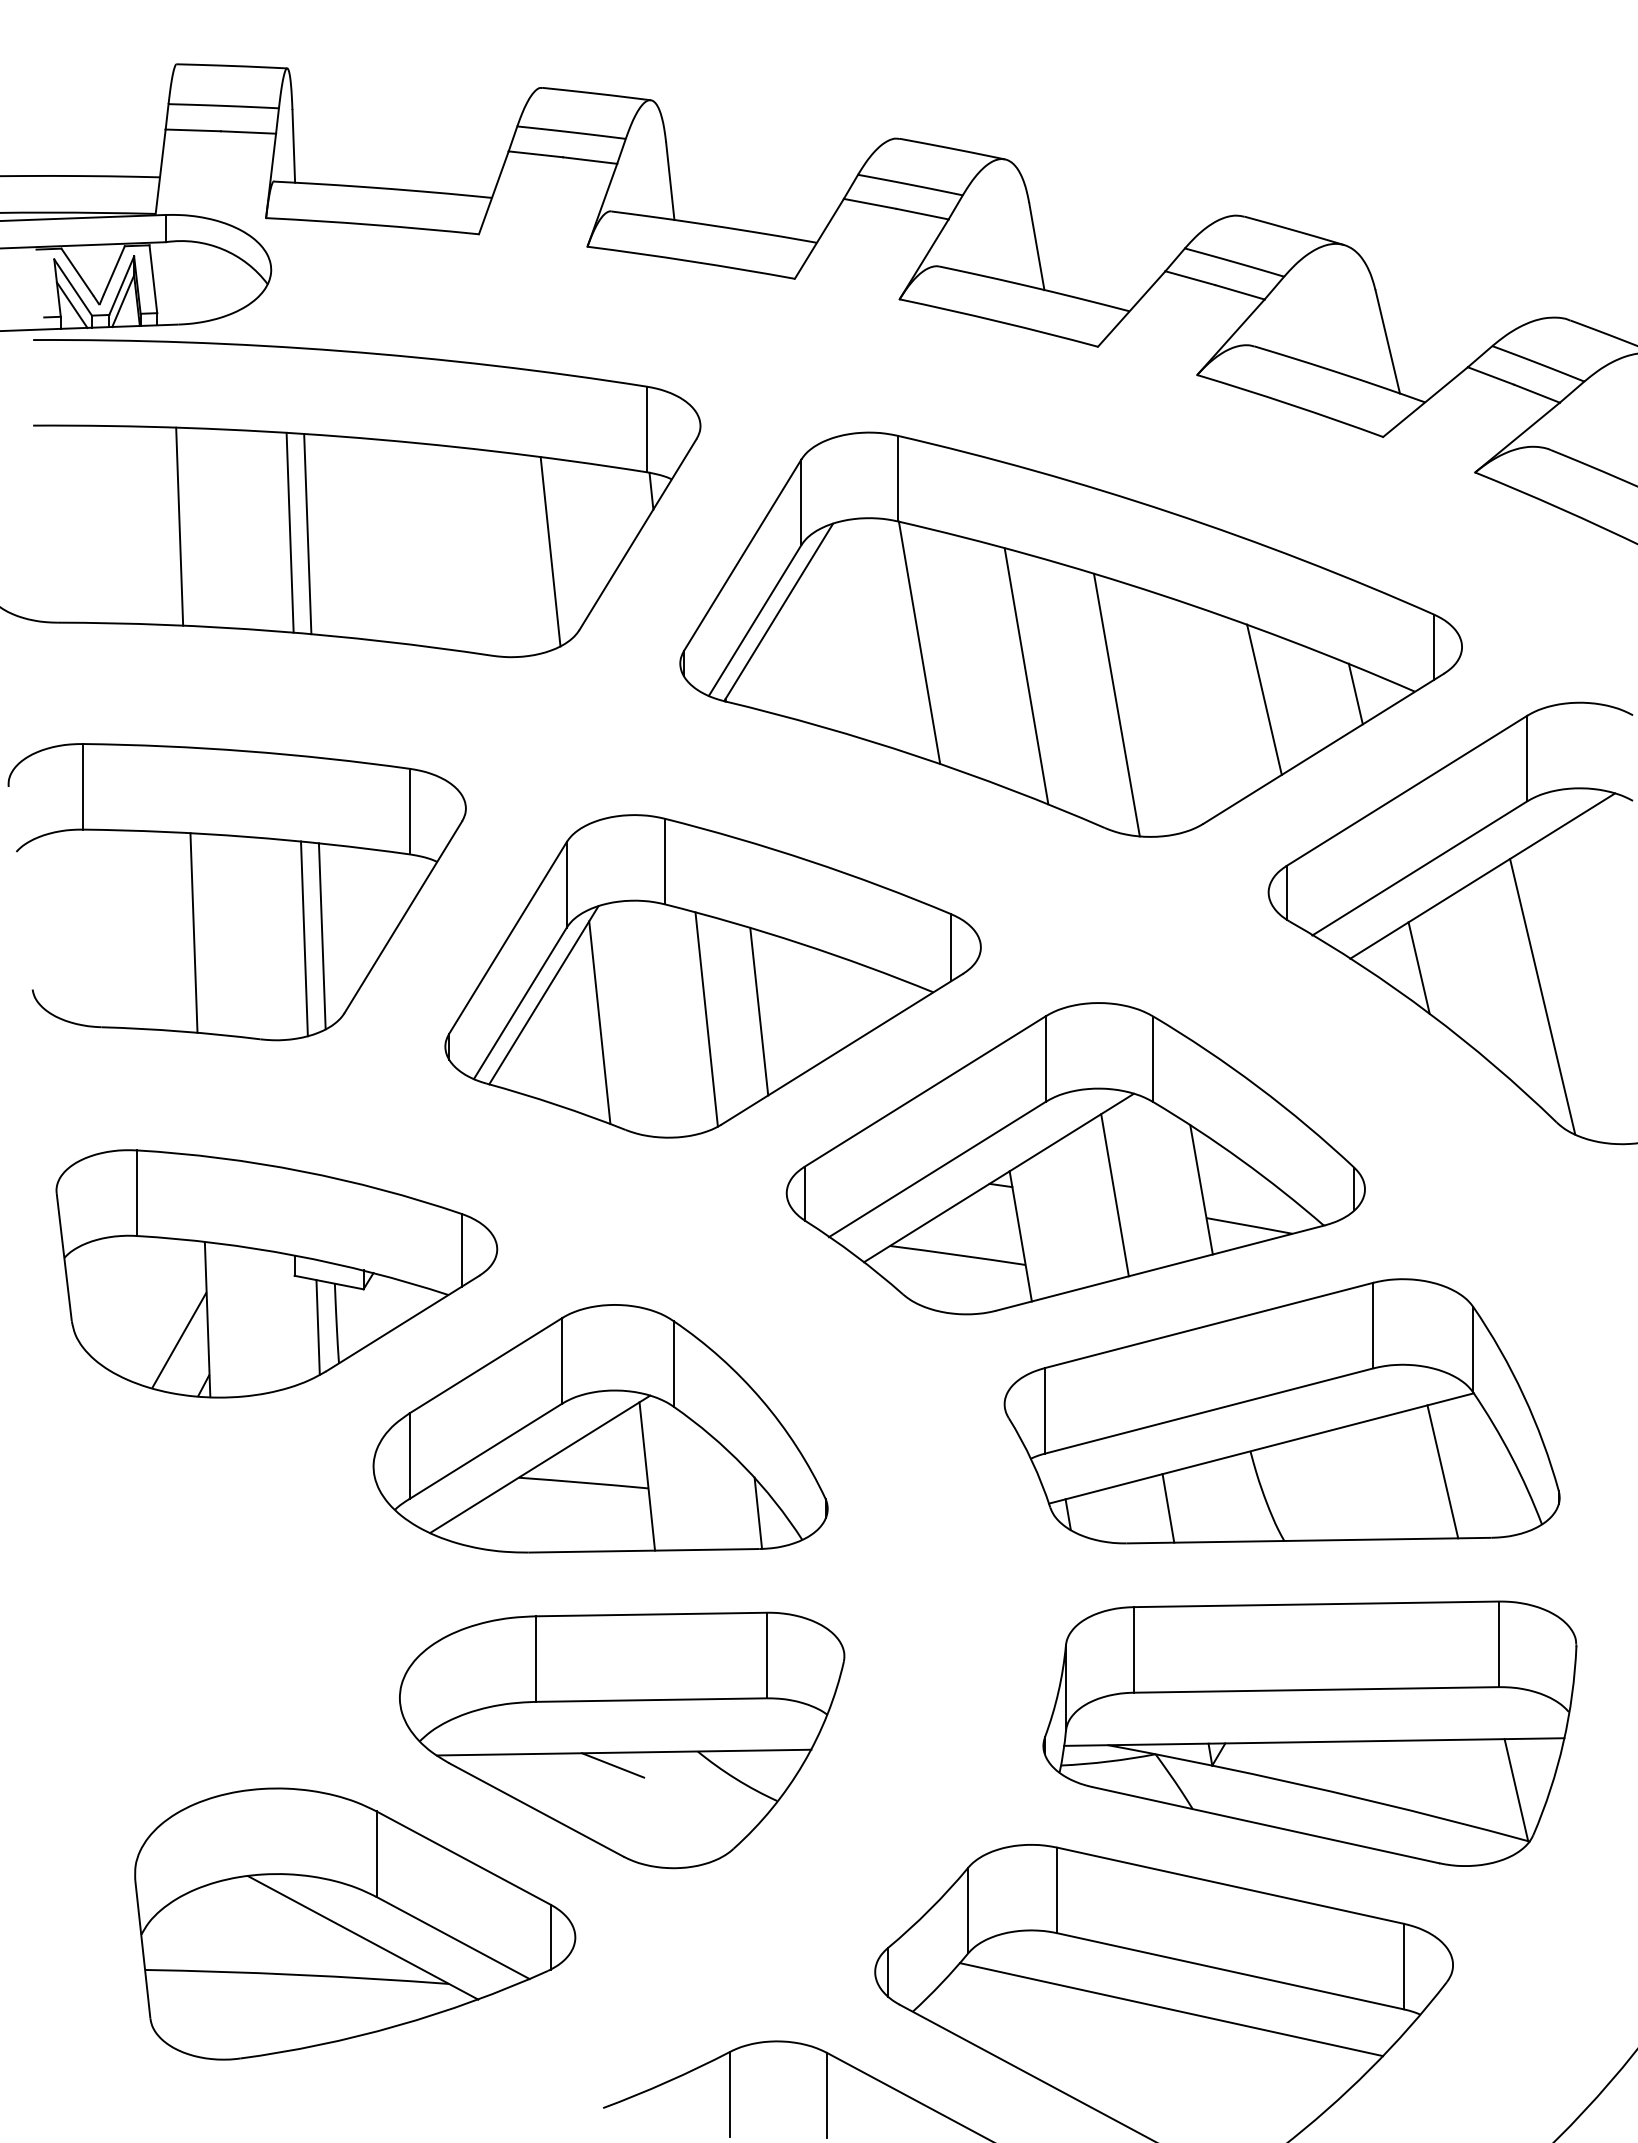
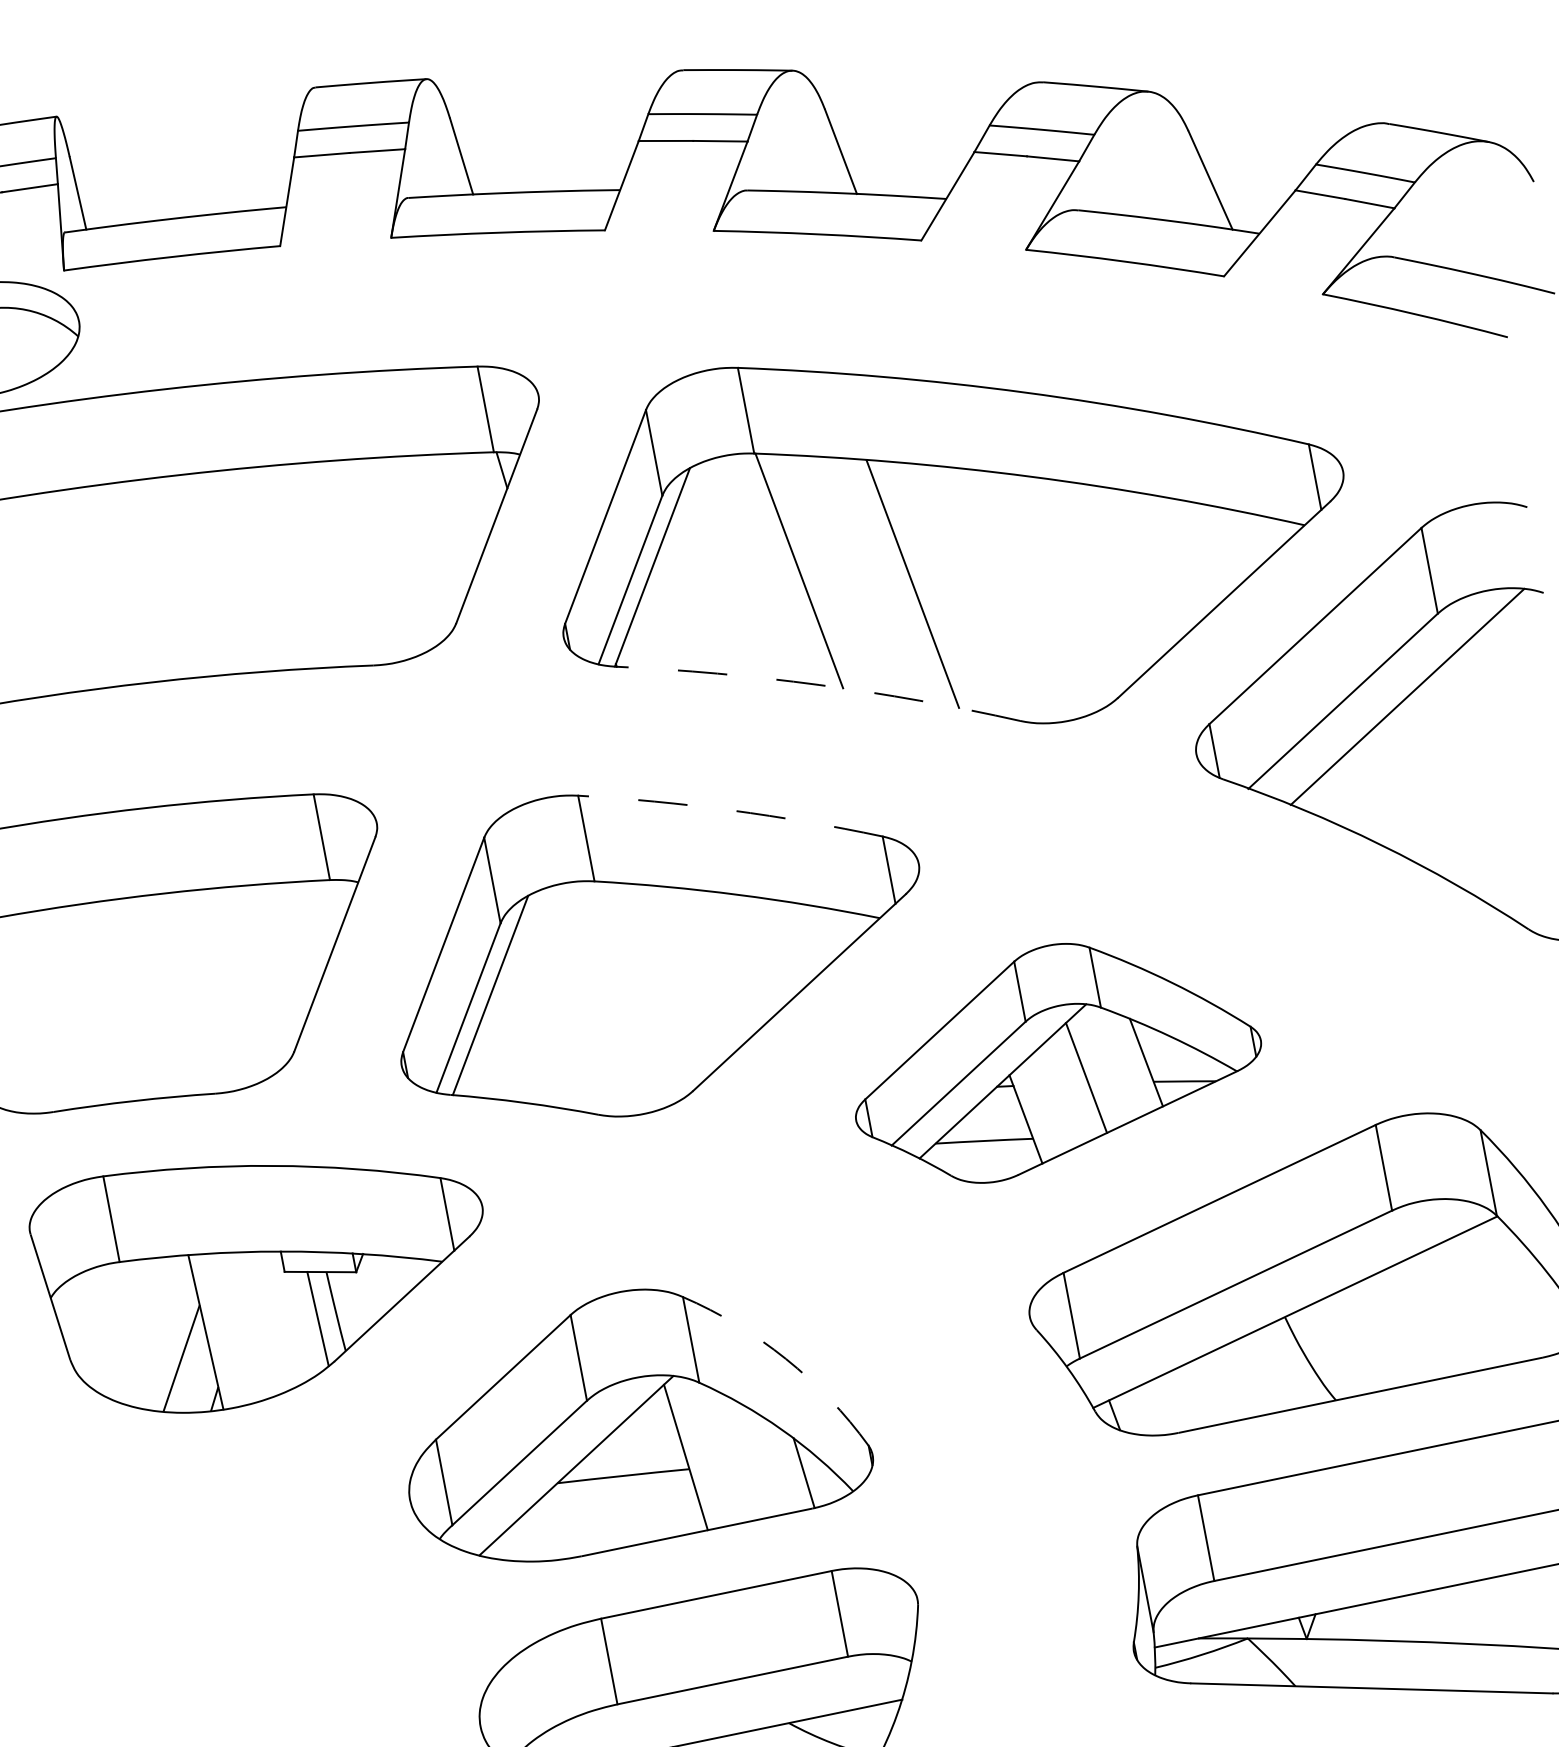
line: (179, 526) -> (36, 595), removed
line: (289, 532) -> (147, 580), removed
line: (307, 534) -> (165, 579), removed
line: (550, 551) -> (412, 549), removed
line: (1355, 693) -> (1245, 538), removed
line: (1264, 699) -> (1155, 561), removed
line: (1116, 704) -> (1008, 595), removed
arc: (917, 756) -> (818, 685), solid -> dashed
arc: (809, 861) -> (730, 810), solid -> dashed
line: (193, 932) -> (127, 999), removed
line: (321, 936) -> (256, 979), removed
line: (304, 938) -> (240, 984), removed
line: (1418, 967) -> (1360, 800), removed
line: (1542, 996) -> (1490, 806), removed
line: (759, 1011) -> (709, 970), removed
line: (706, 1019) -> (657, 988), removed
line: (599, 1022) -> (551, 1012), removed
part: (1075, 1158) -> (1053, 1057), size x0.7
part: (276, 1273) -> (266, 1273), moved
arc: (761, 1399) -> (785, 1358), solid -> dashed
line: (1442, 1471) -> (1481, 1300), removed
line: (1168, 1508) -> (1213, 1389), removed

